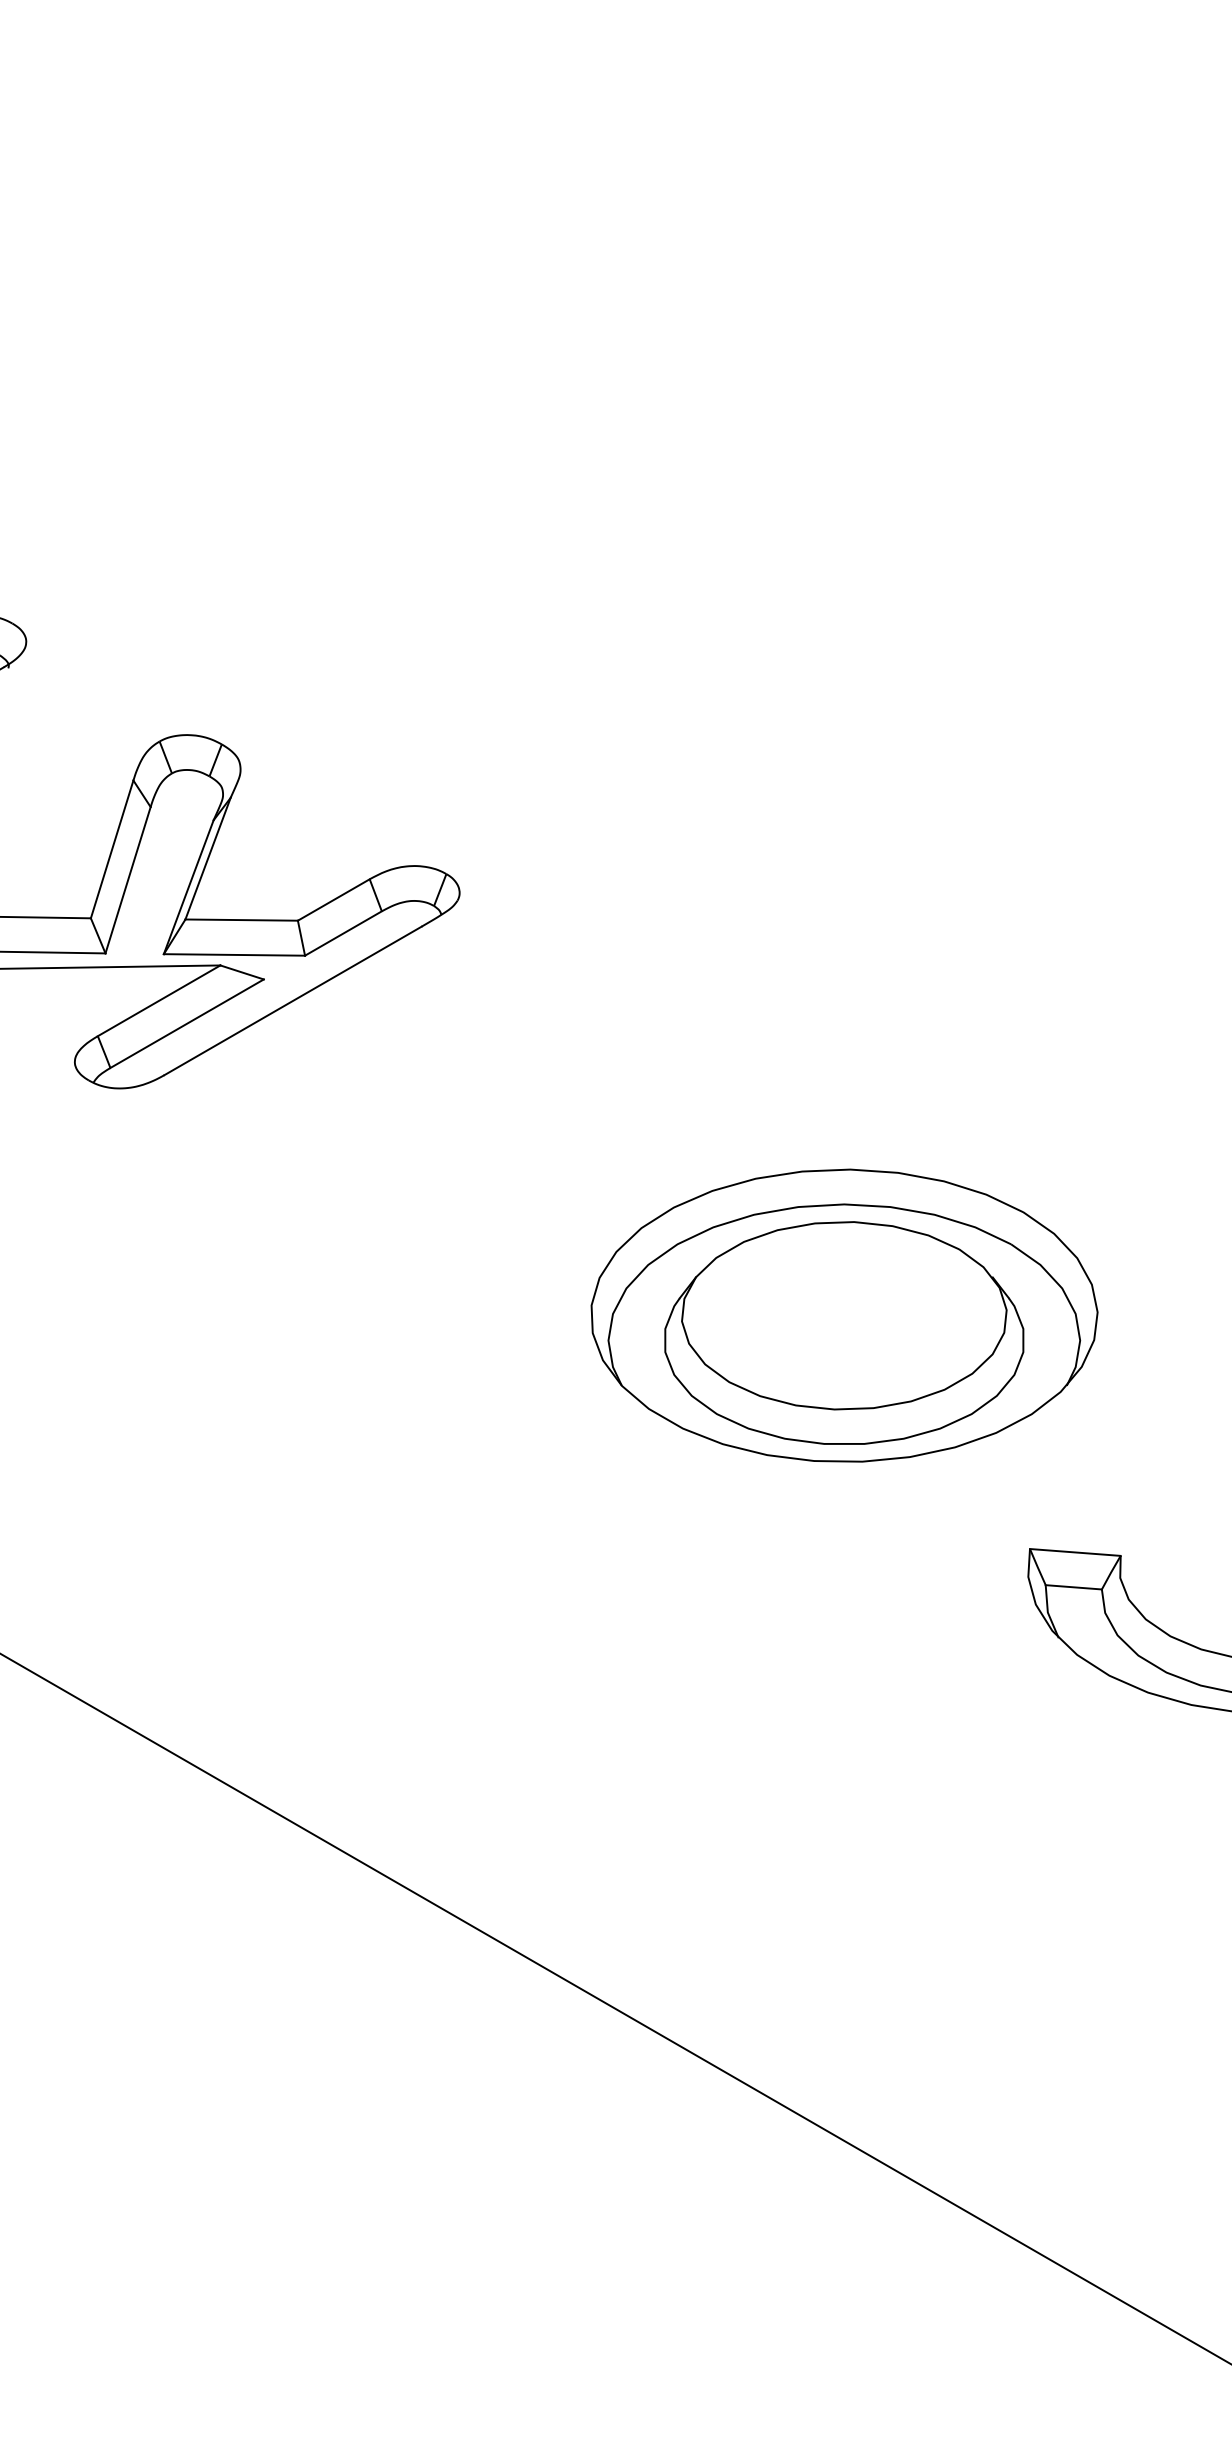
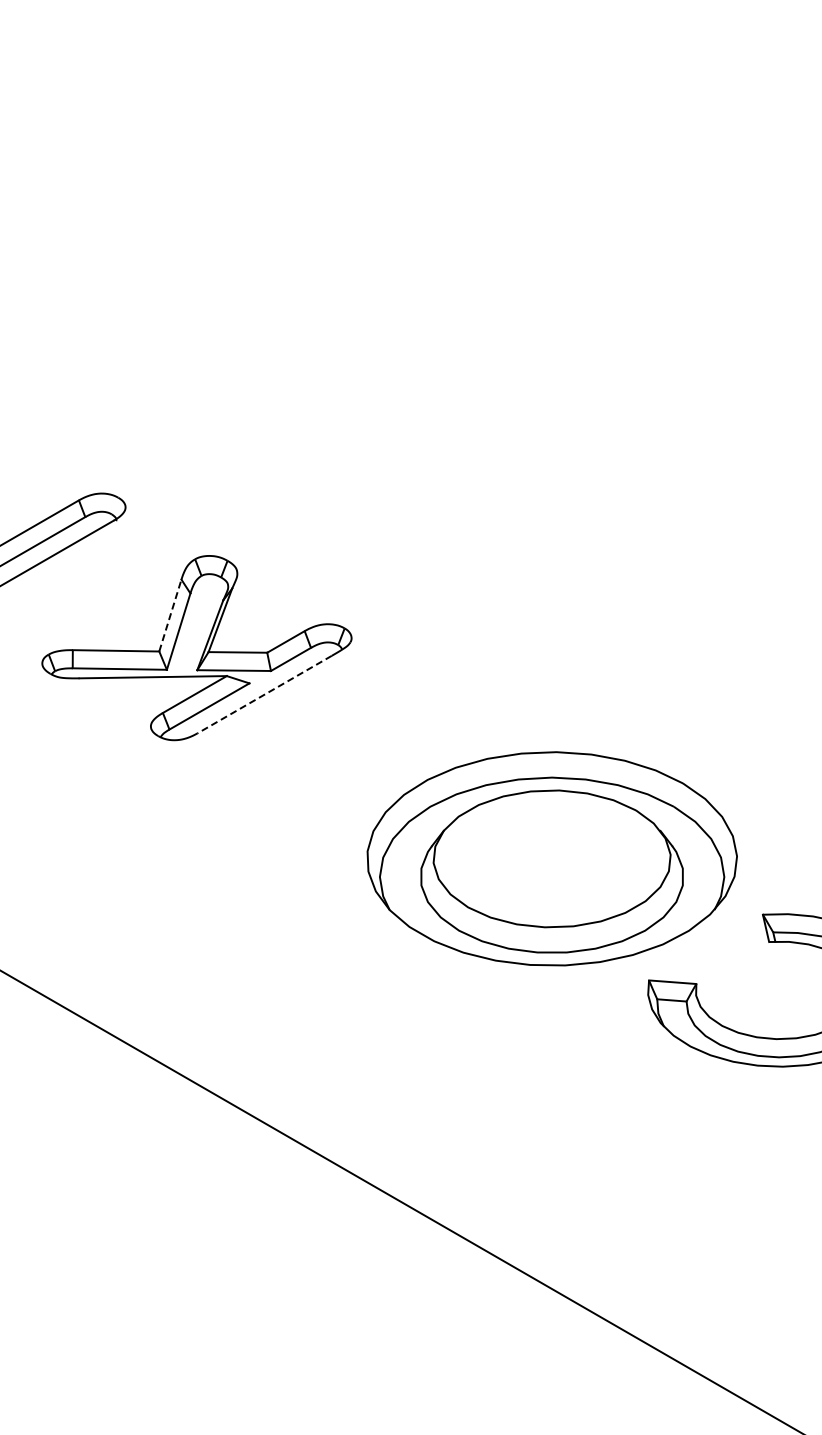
line: (112, 849) -> (170, 615), solid -> dashed
line: (292, 1000) -> (264, 694), solid -> dashed
part: (844, 1315) -> (552, 858), size x1.4

